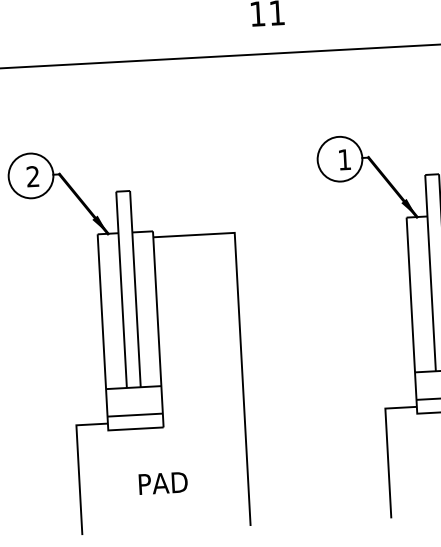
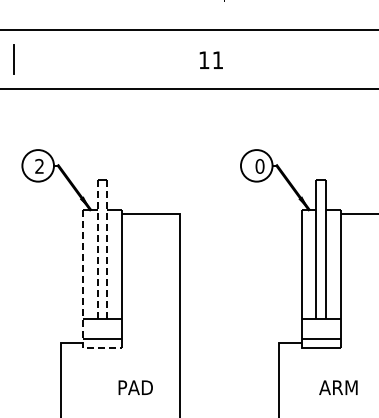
text: (343, 159) -> (259, 166), 1 -> 0
line: (121, 289) -> (97, 249), solid -> dashed
line: (135, 290) -> (107, 250), solid -> dashed
line: (103, 361) -> (82, 299), solid -> dashed
text: (162, 483) -> (135, 387), moved

